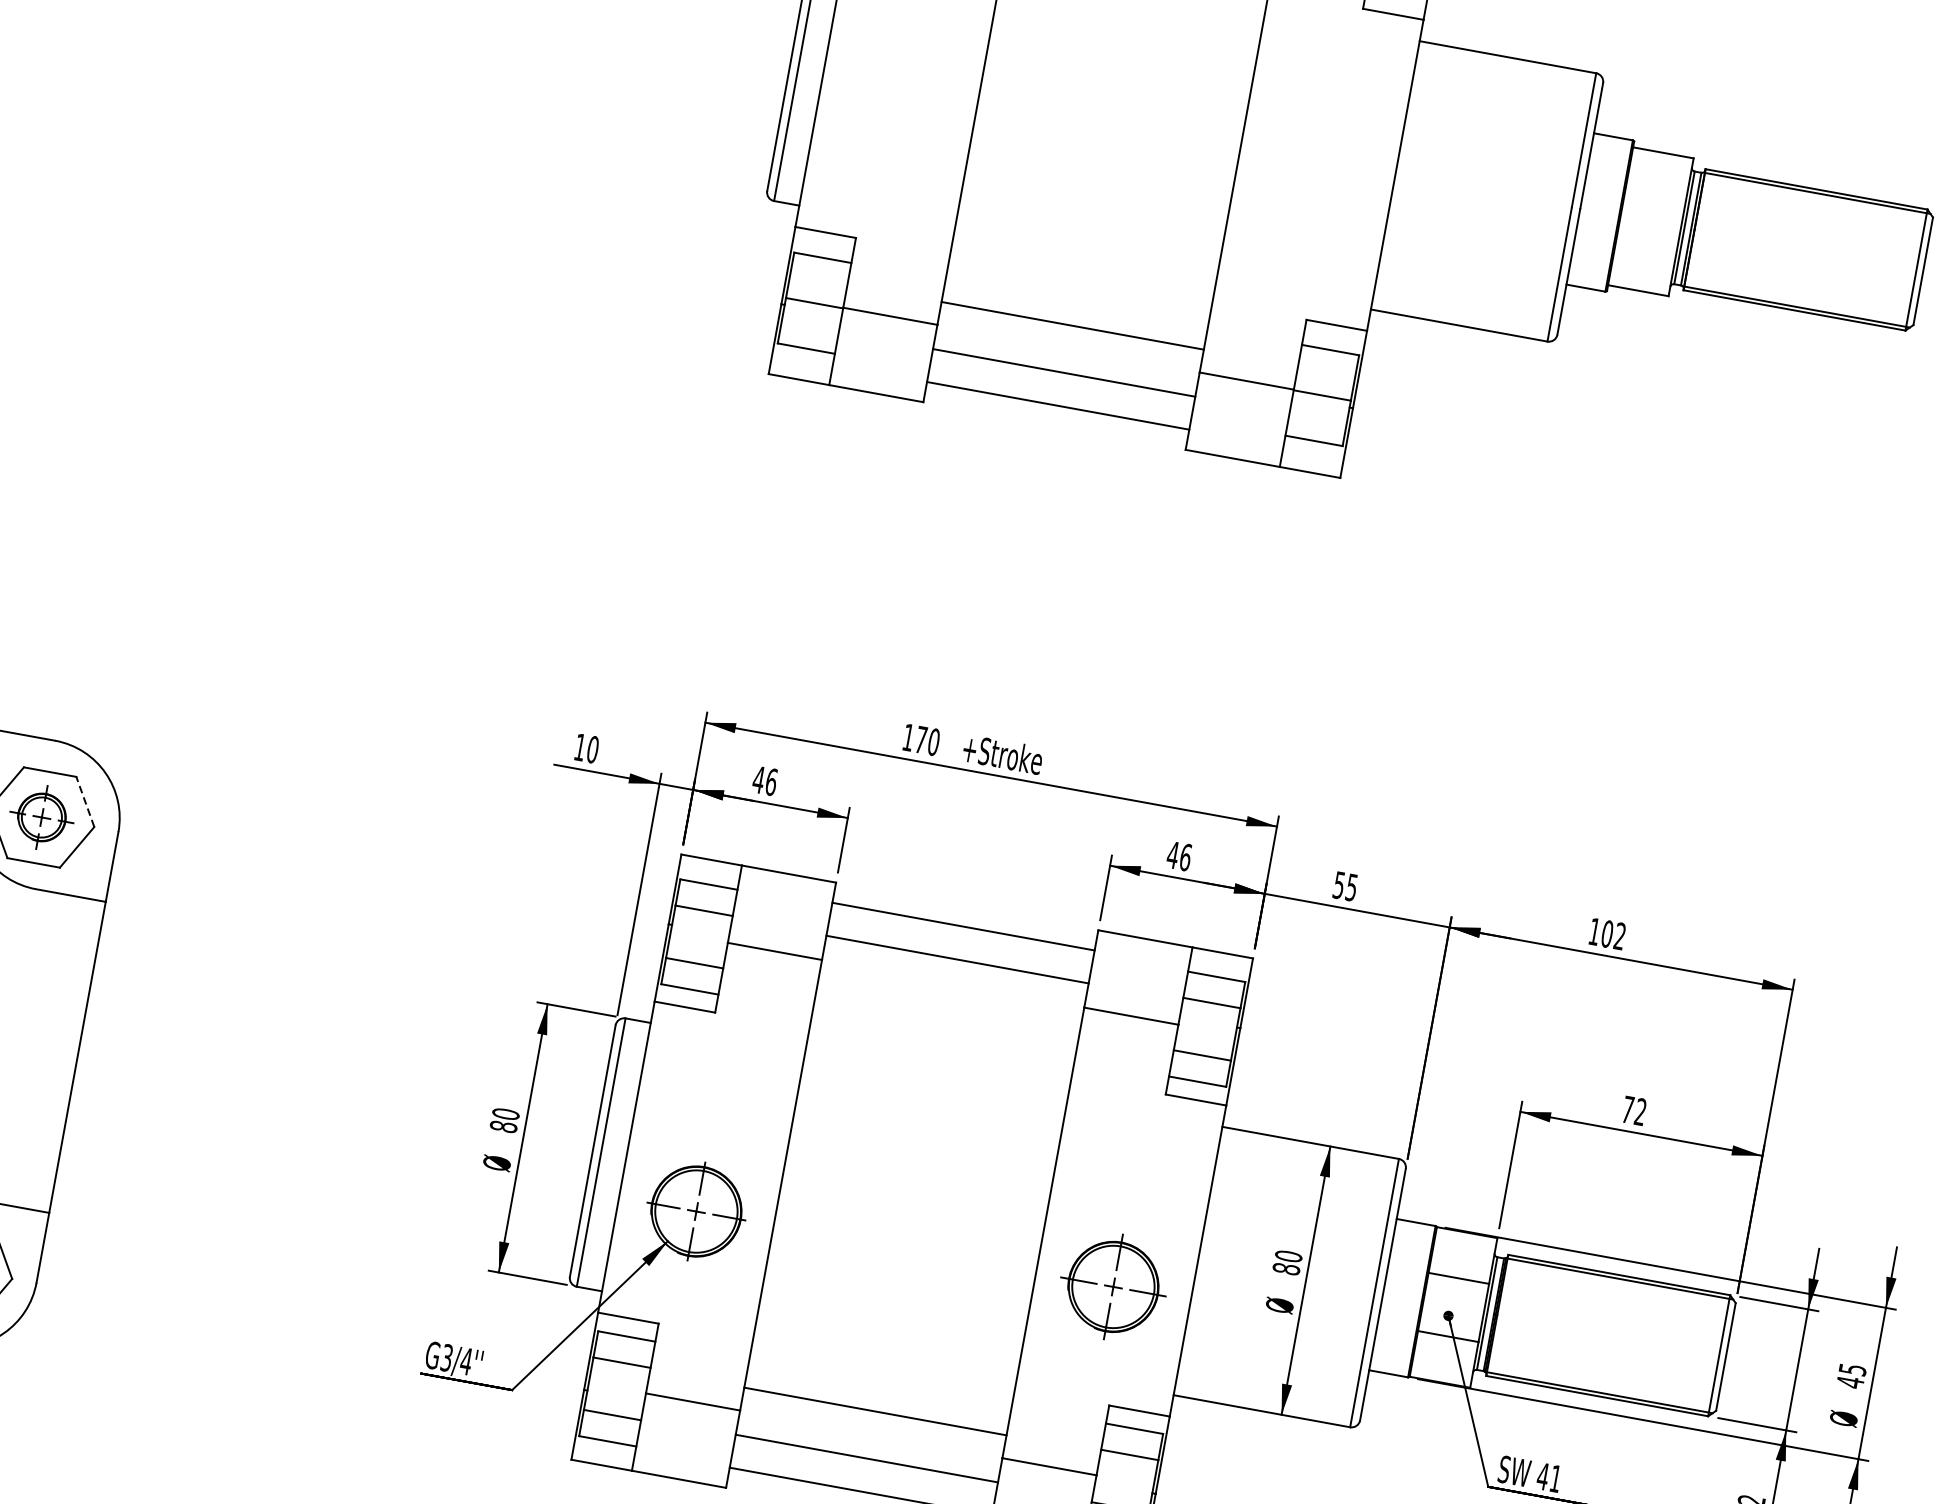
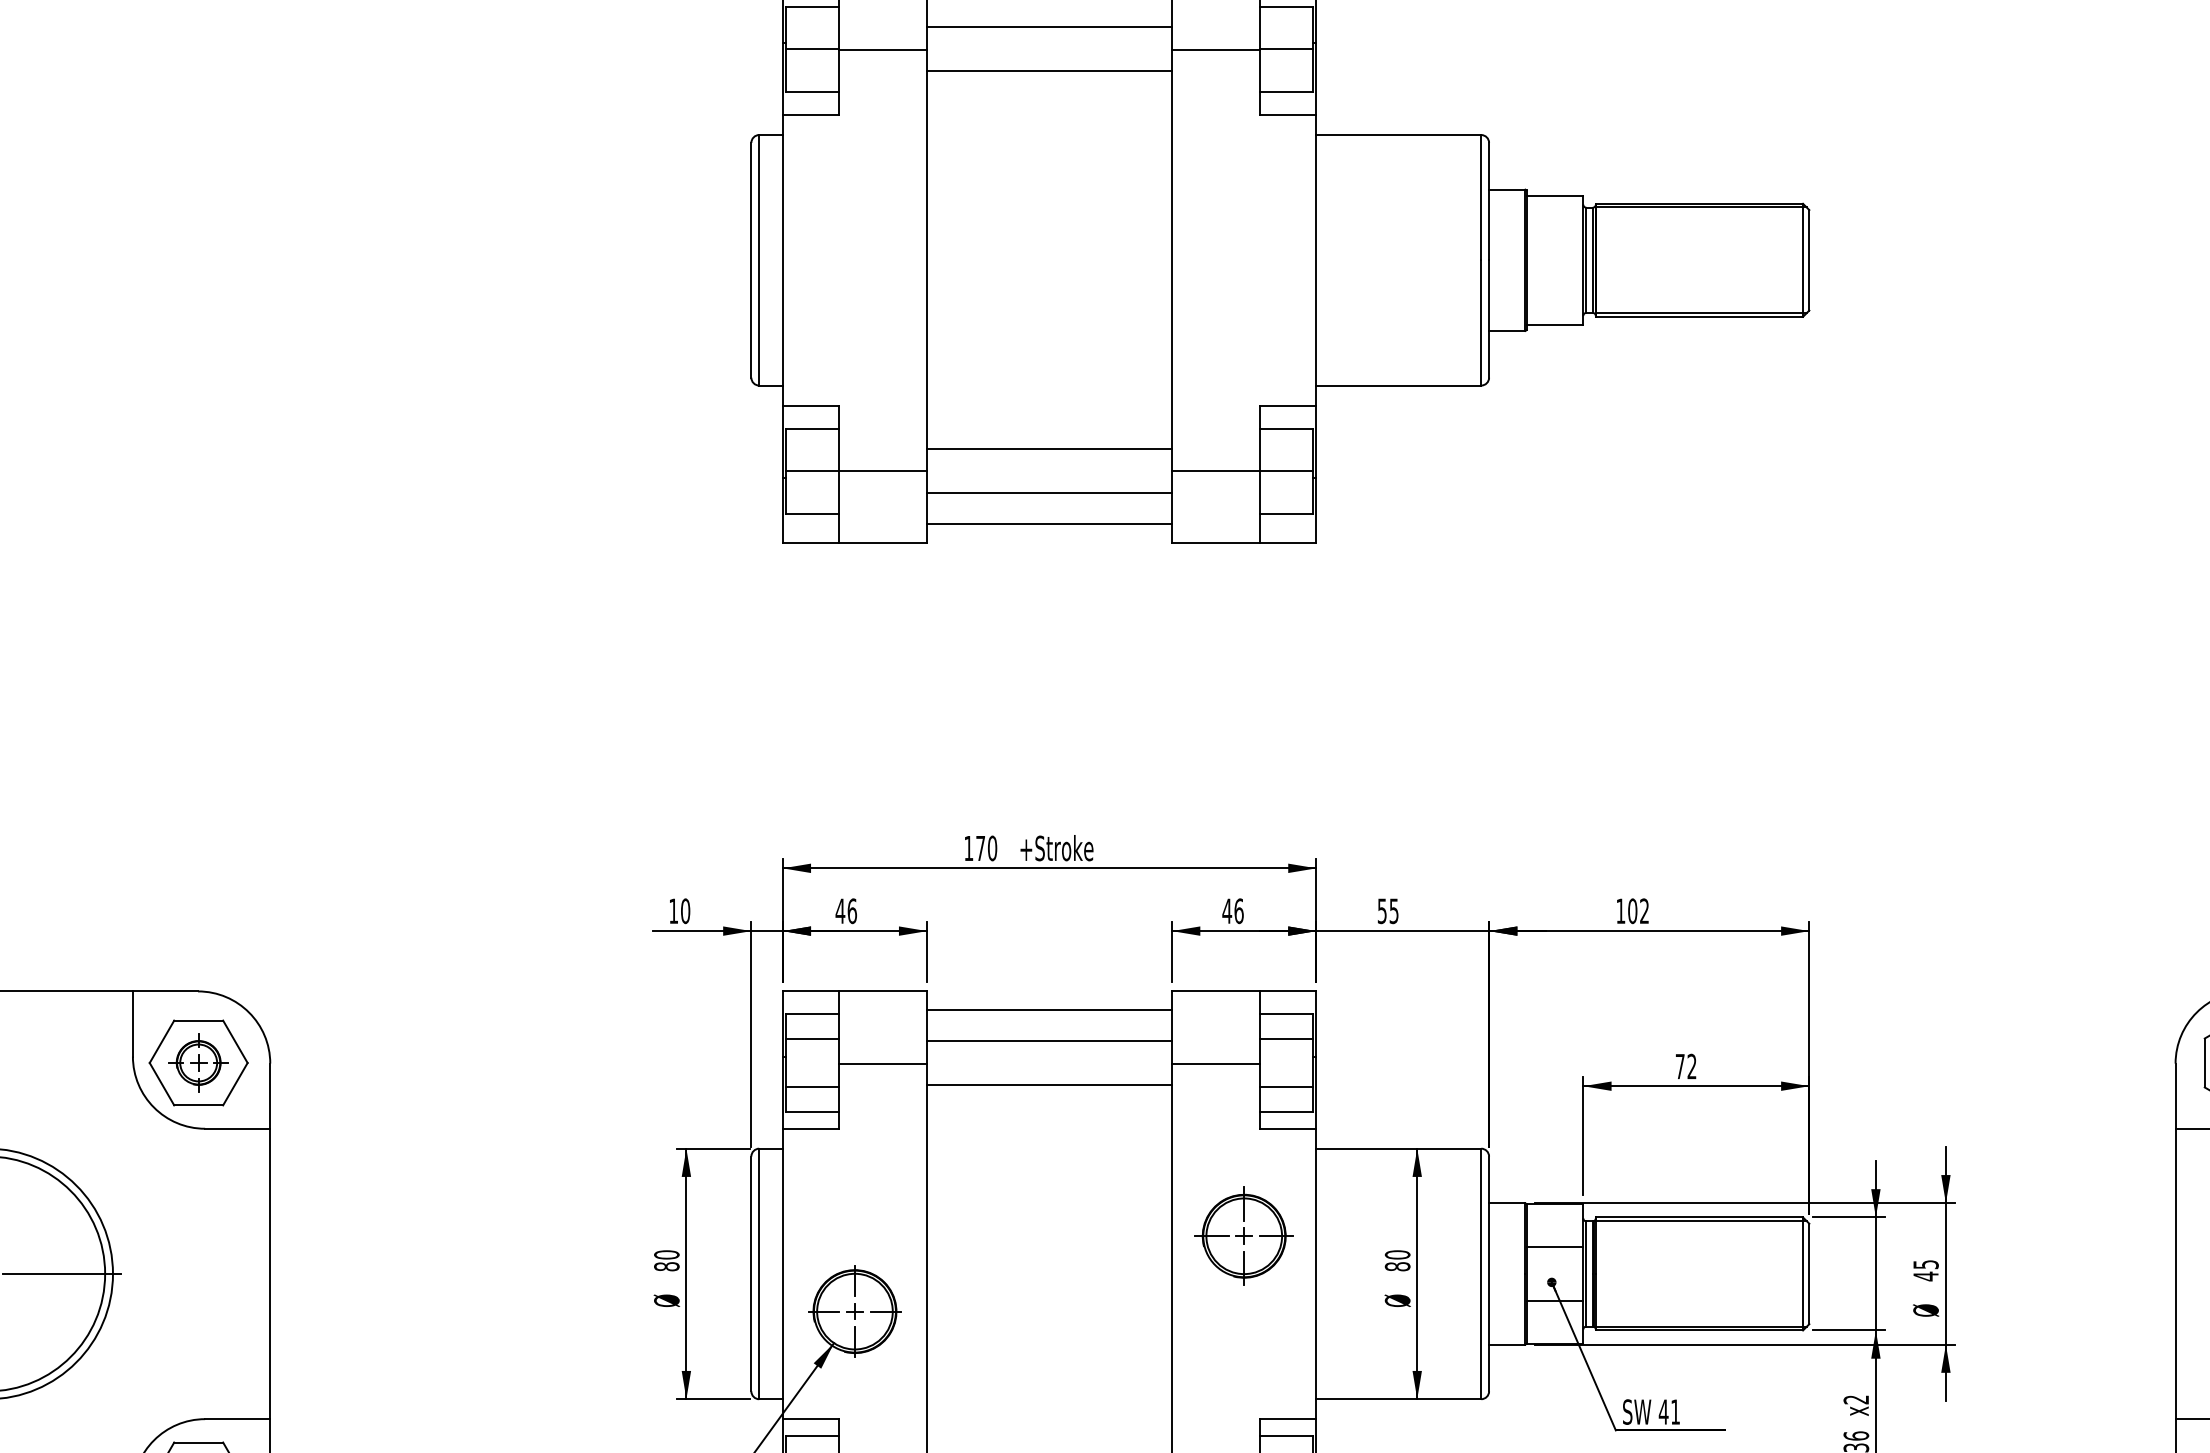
line: (85, 801) -> (235, 1041), dashed -> solid
line: (948, 1006) -> (1049, 1084), added
part: (1112, 1285) -> (1243, 1235), moved

